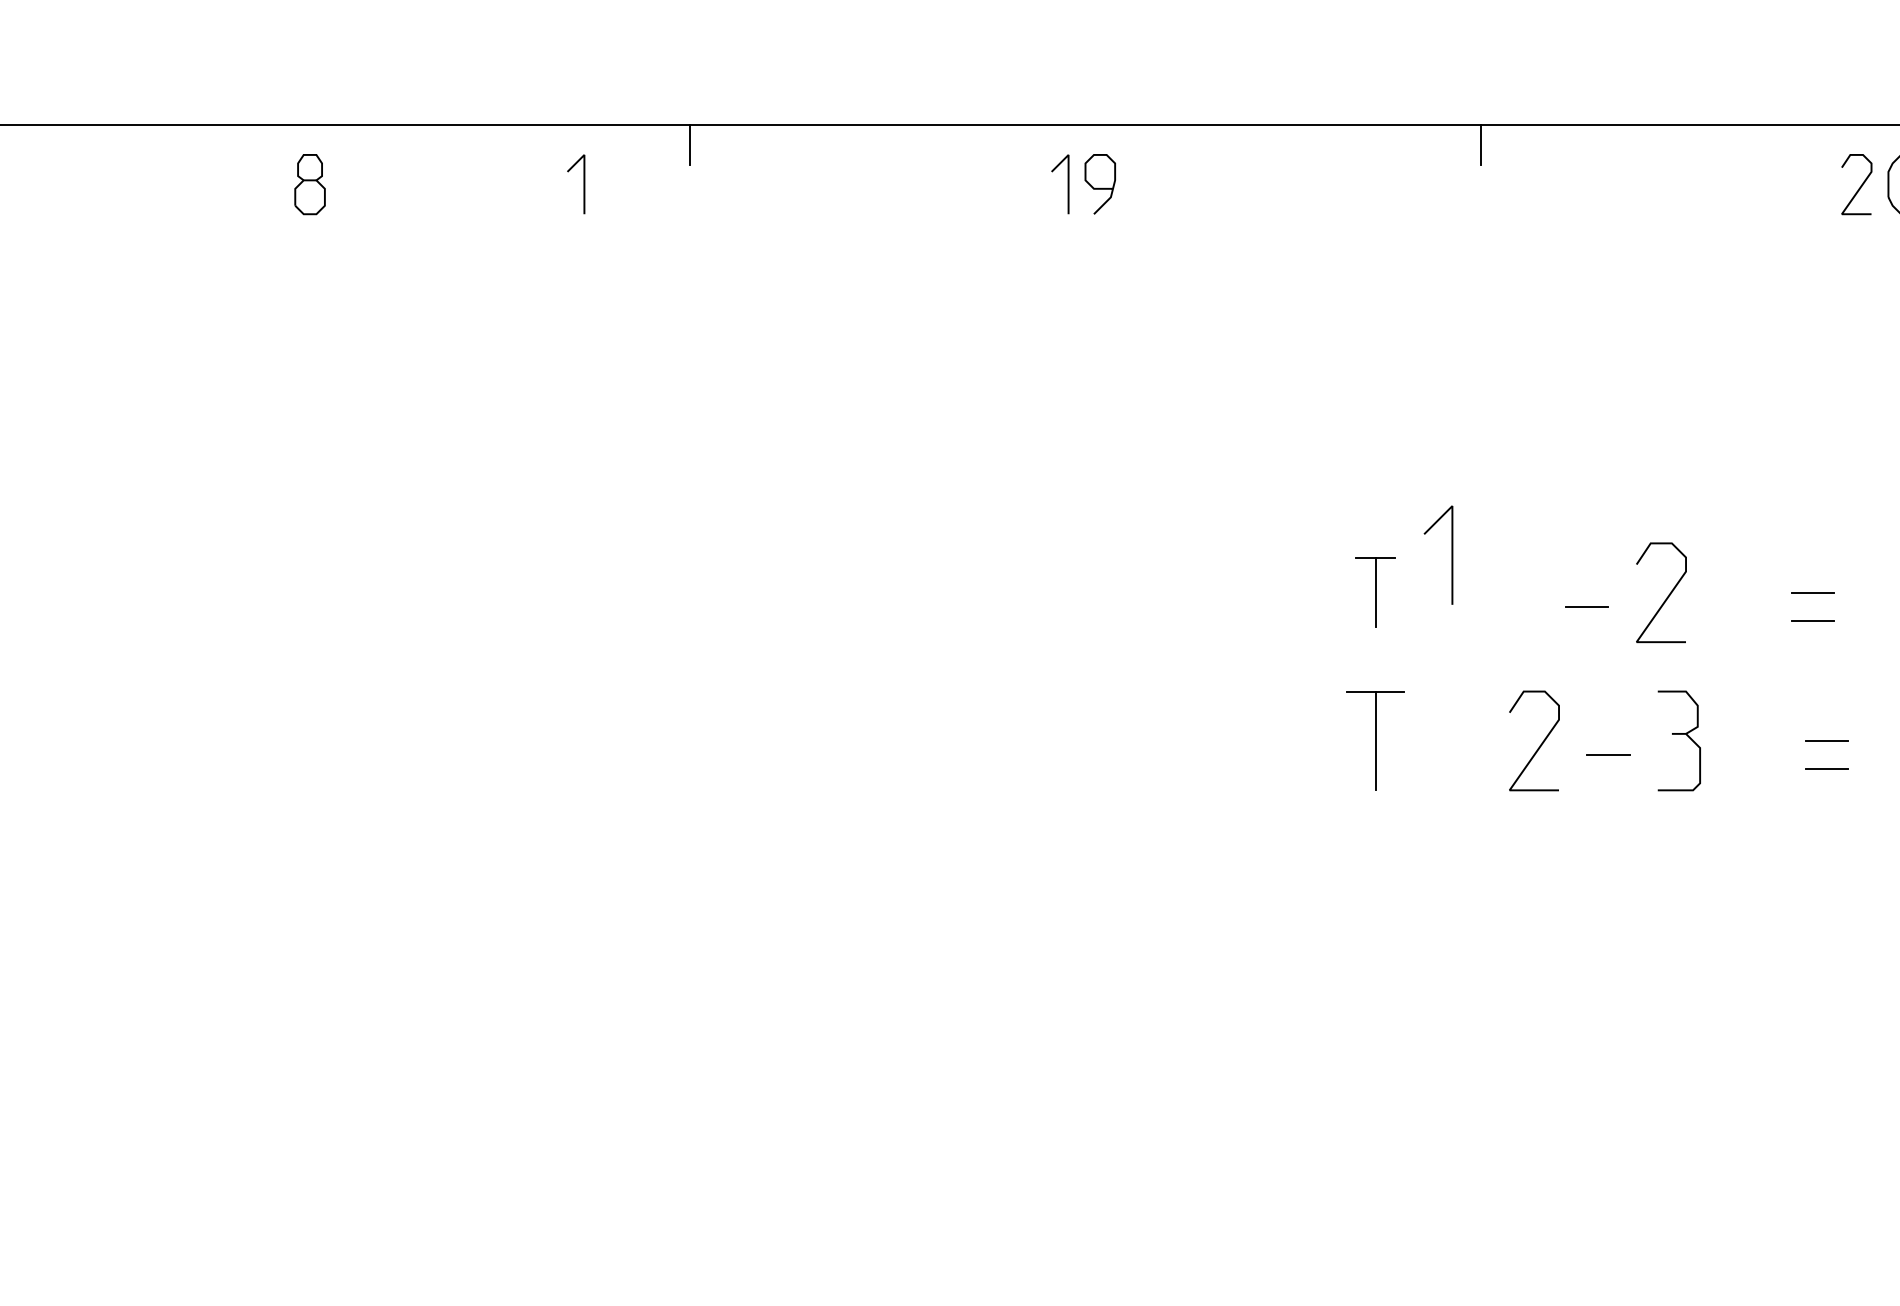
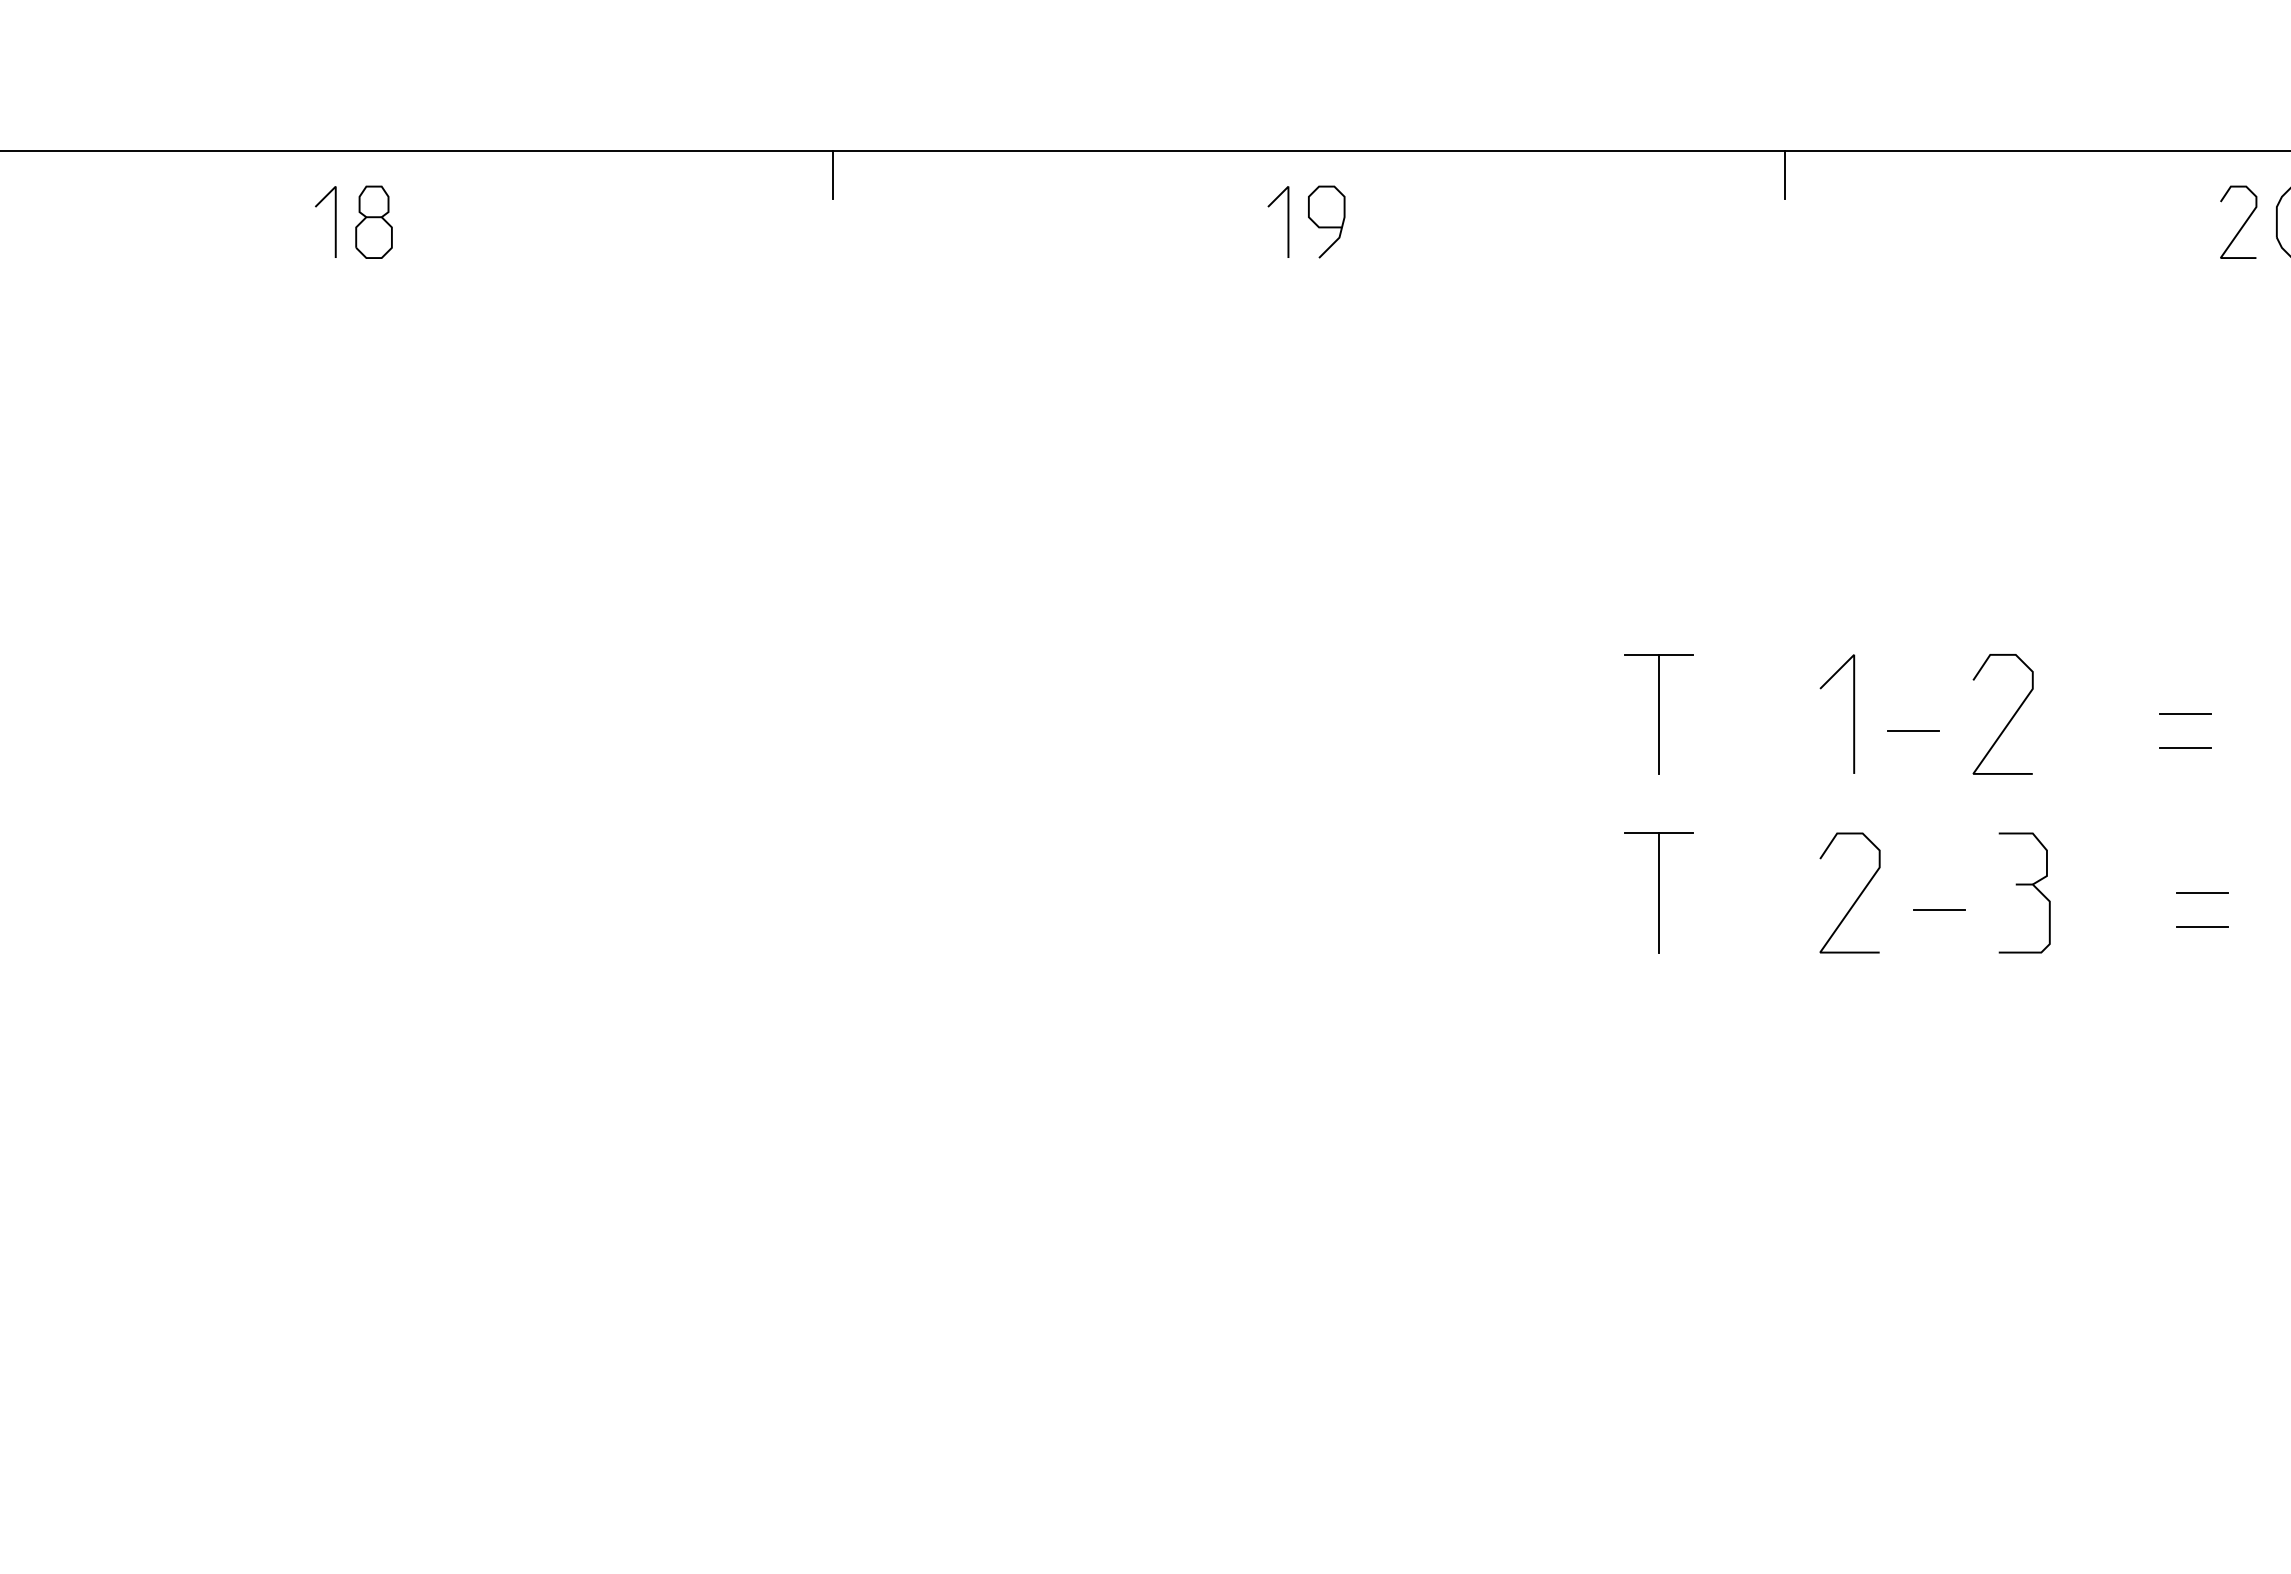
line: (583, 183) -> (334, 221), moved
line: (1451, 554) -> (1853, 713), moved
part: (1375, 592) -> (1658, 714), size x1.43

